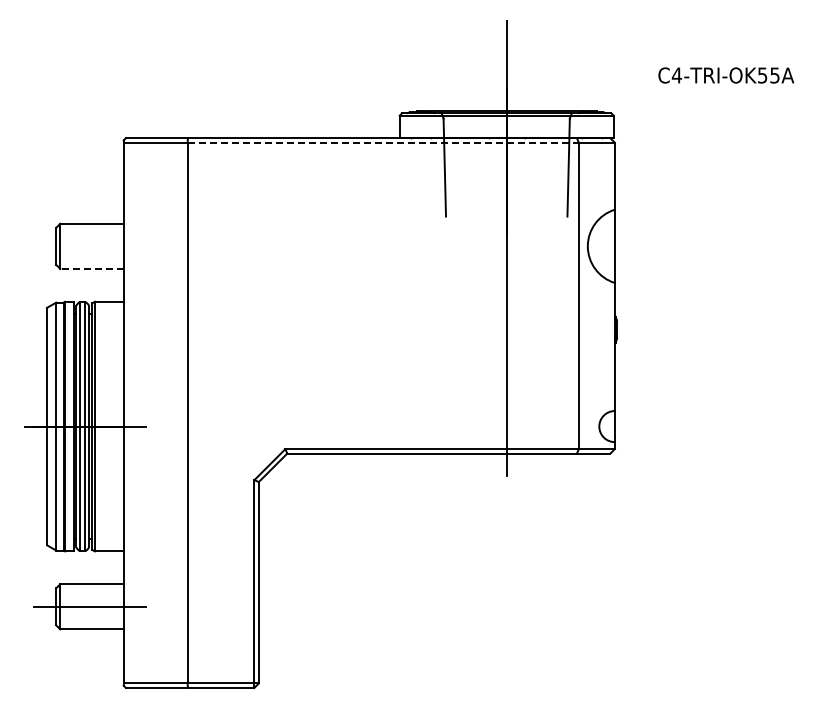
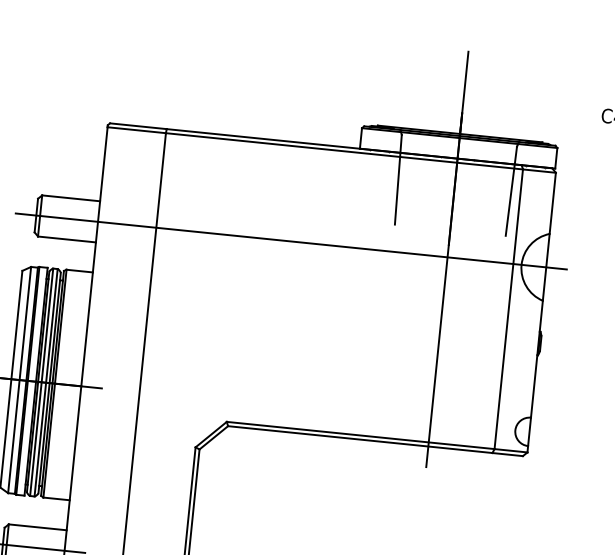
line: (383, 142) -> (344, 151), dashed -> solid
line: (335, 246) -> (291, 241), added
line: (91, 268) -> (66, 239), dashed -> solid

